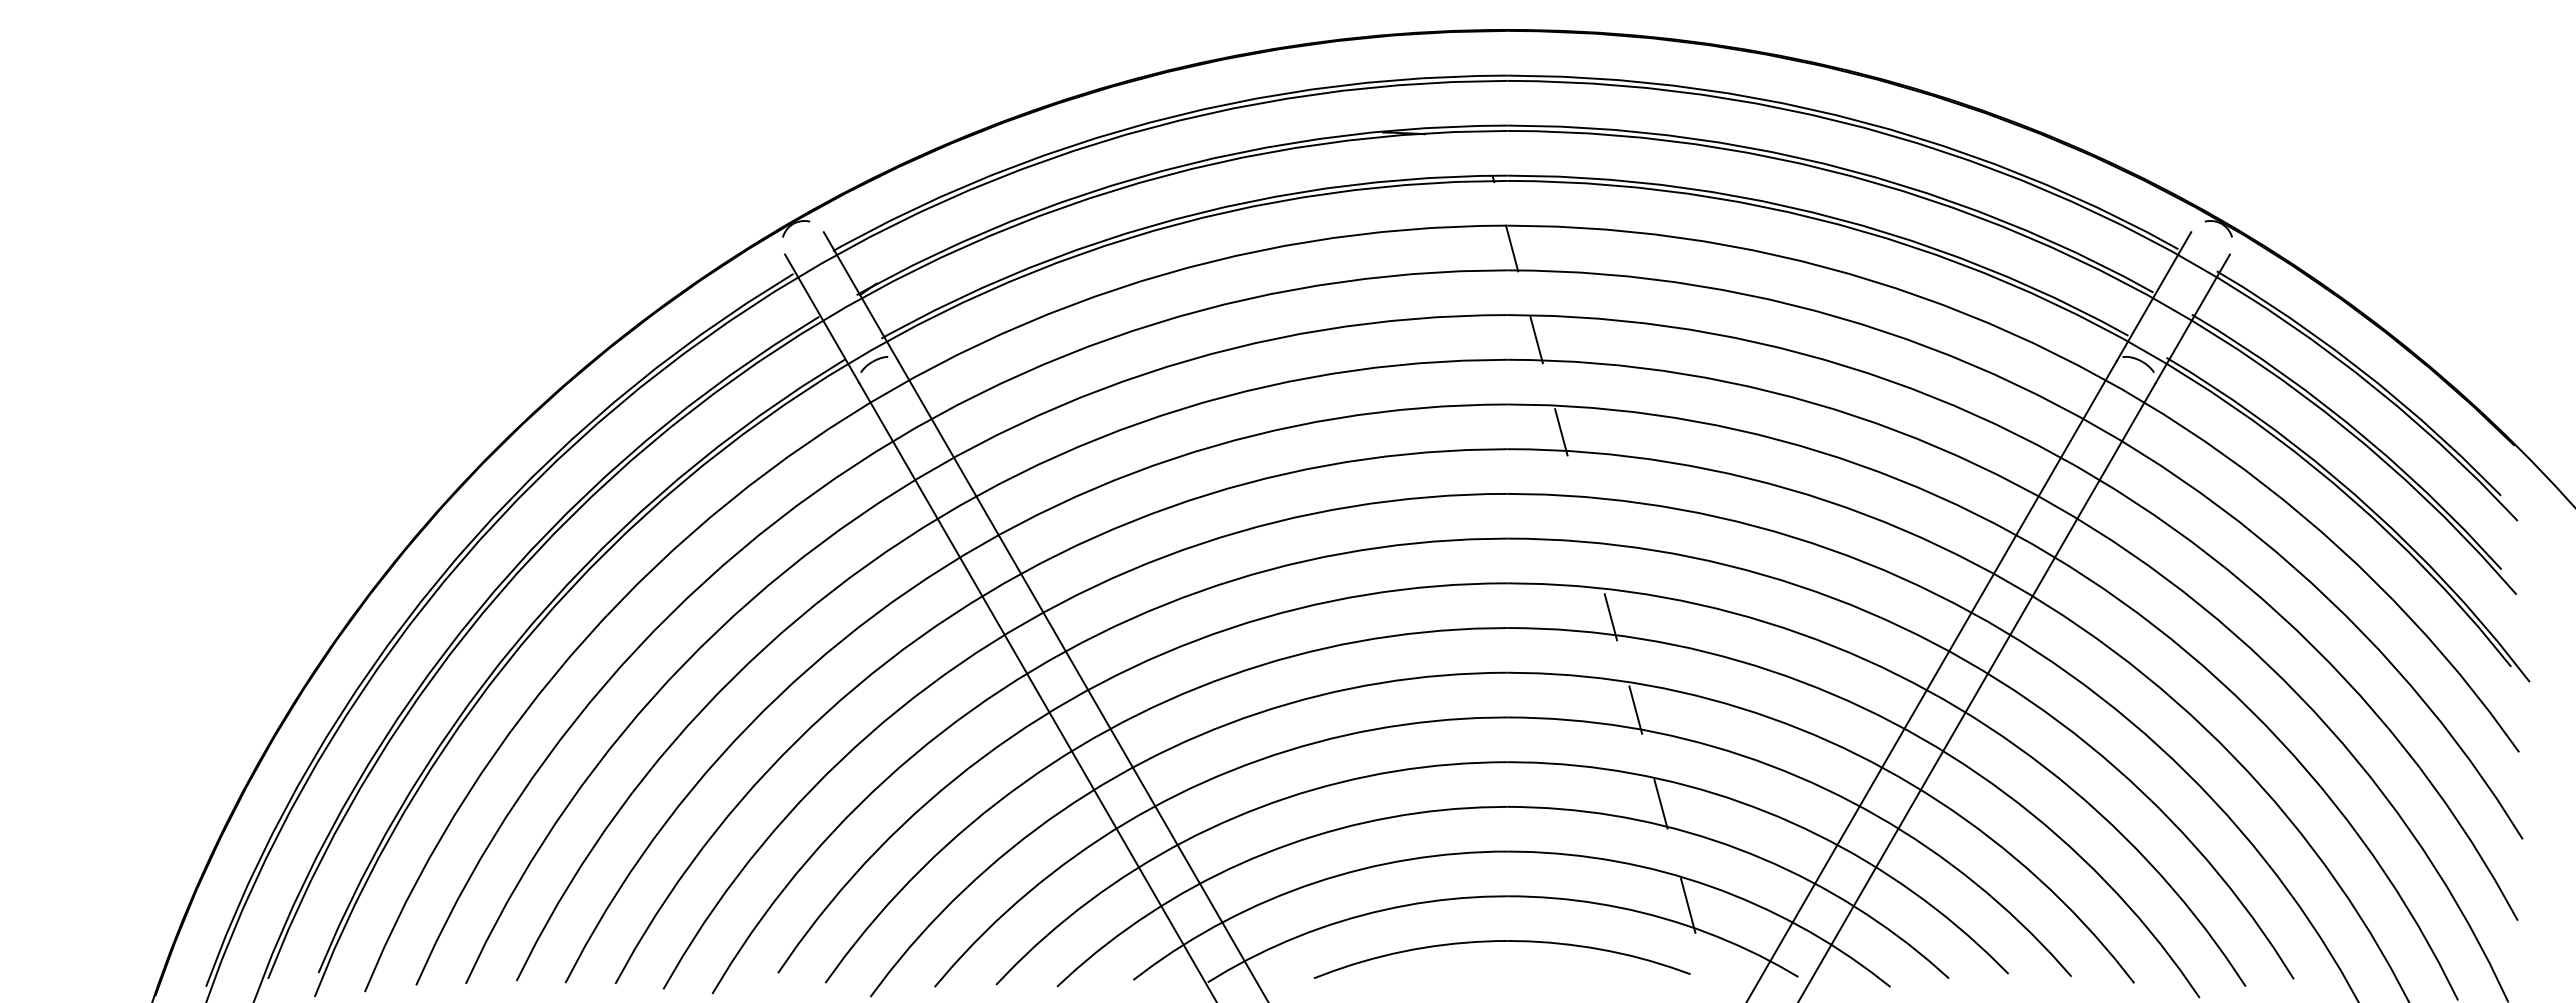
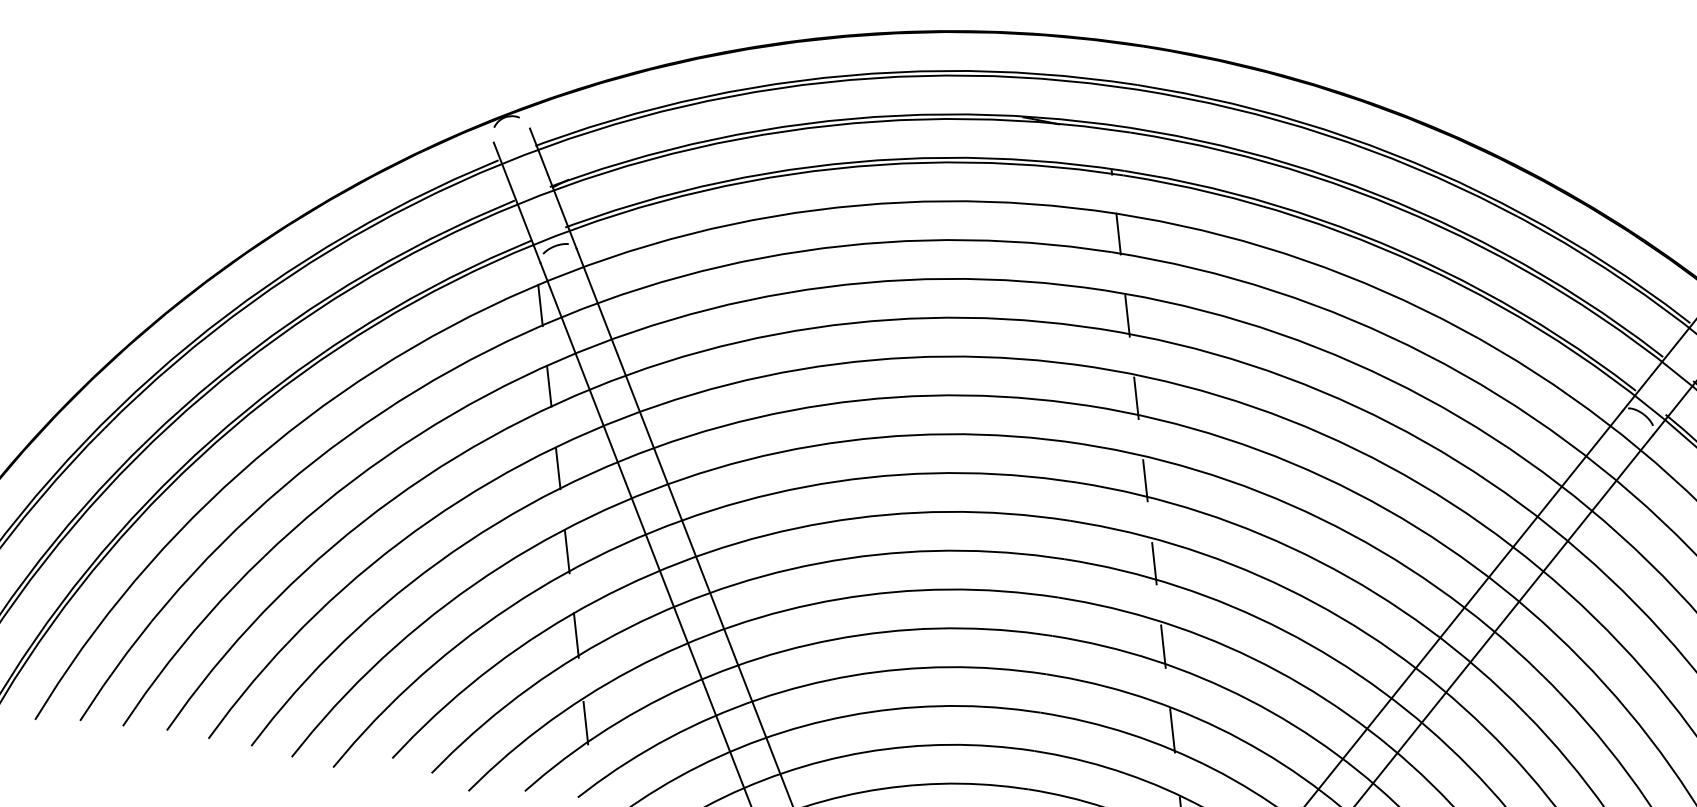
line: (866, 431) -> (540, 305), added
line: (891, 522) -> (549, 386), added
line: (1585, 524) -> (1144, 480), added
line: (915, 614) -> (557, 468), added
line: (940, 707) -> (567, 552), added
line: (965, 800) -> (576, 635), added
line: (991, 898) -> (585, 722), added

